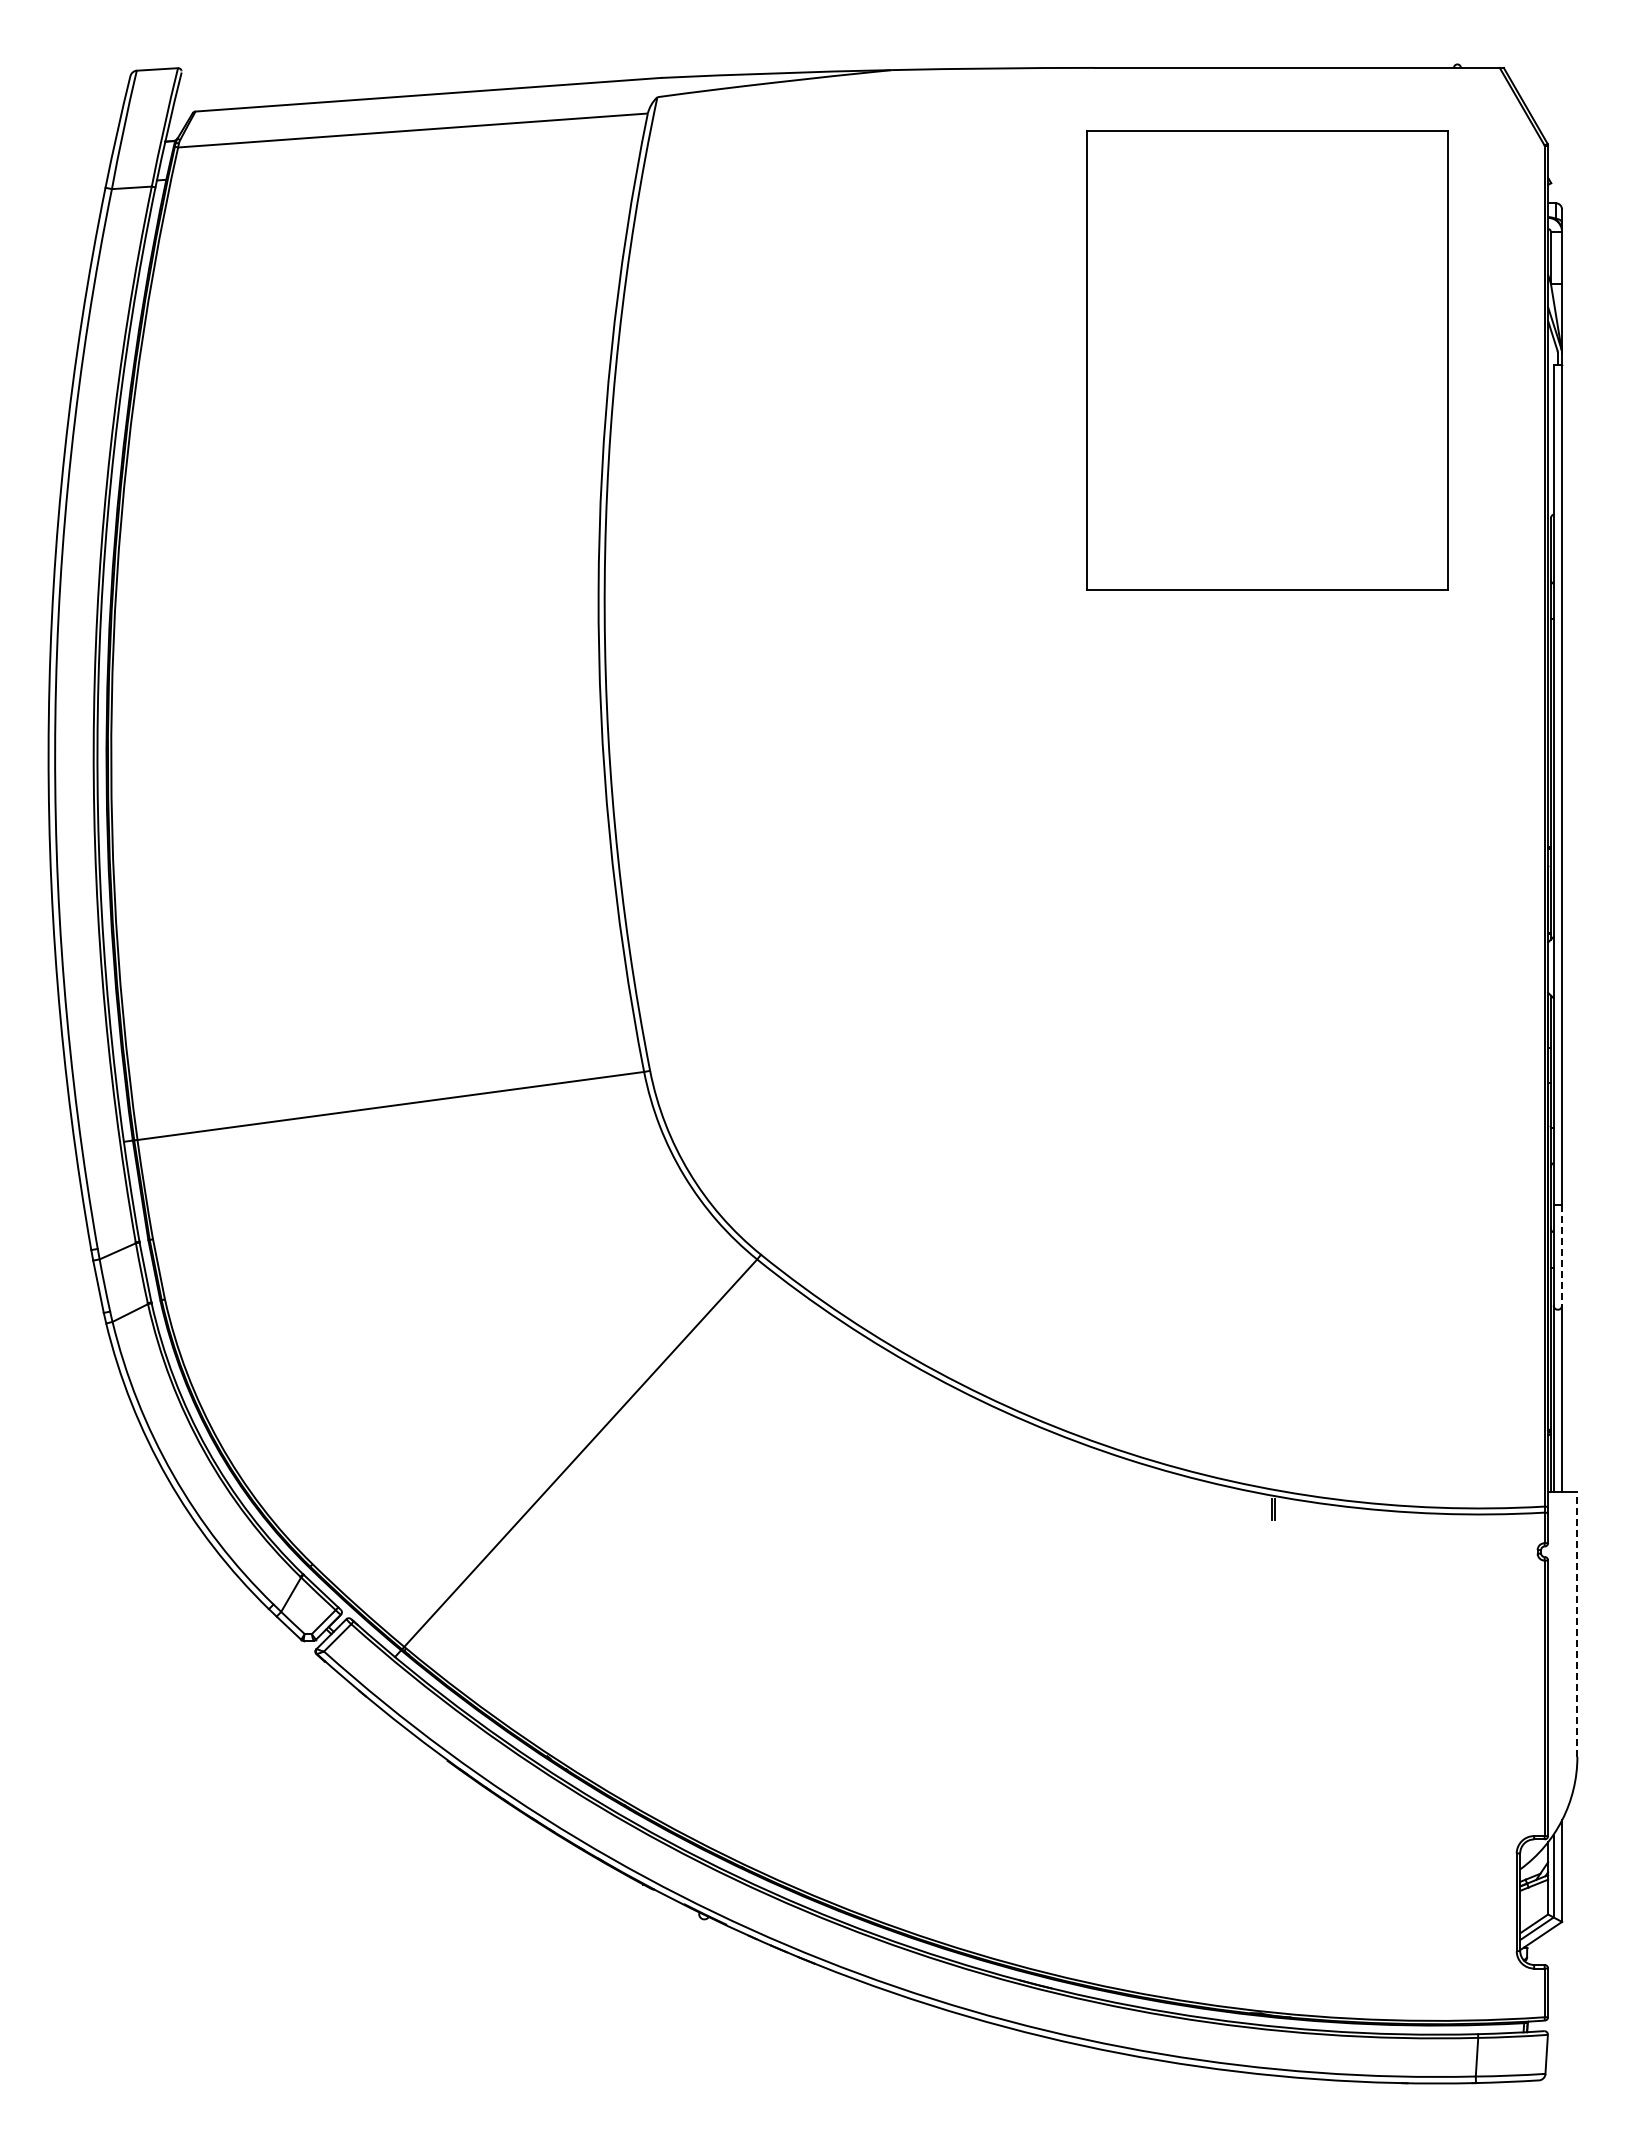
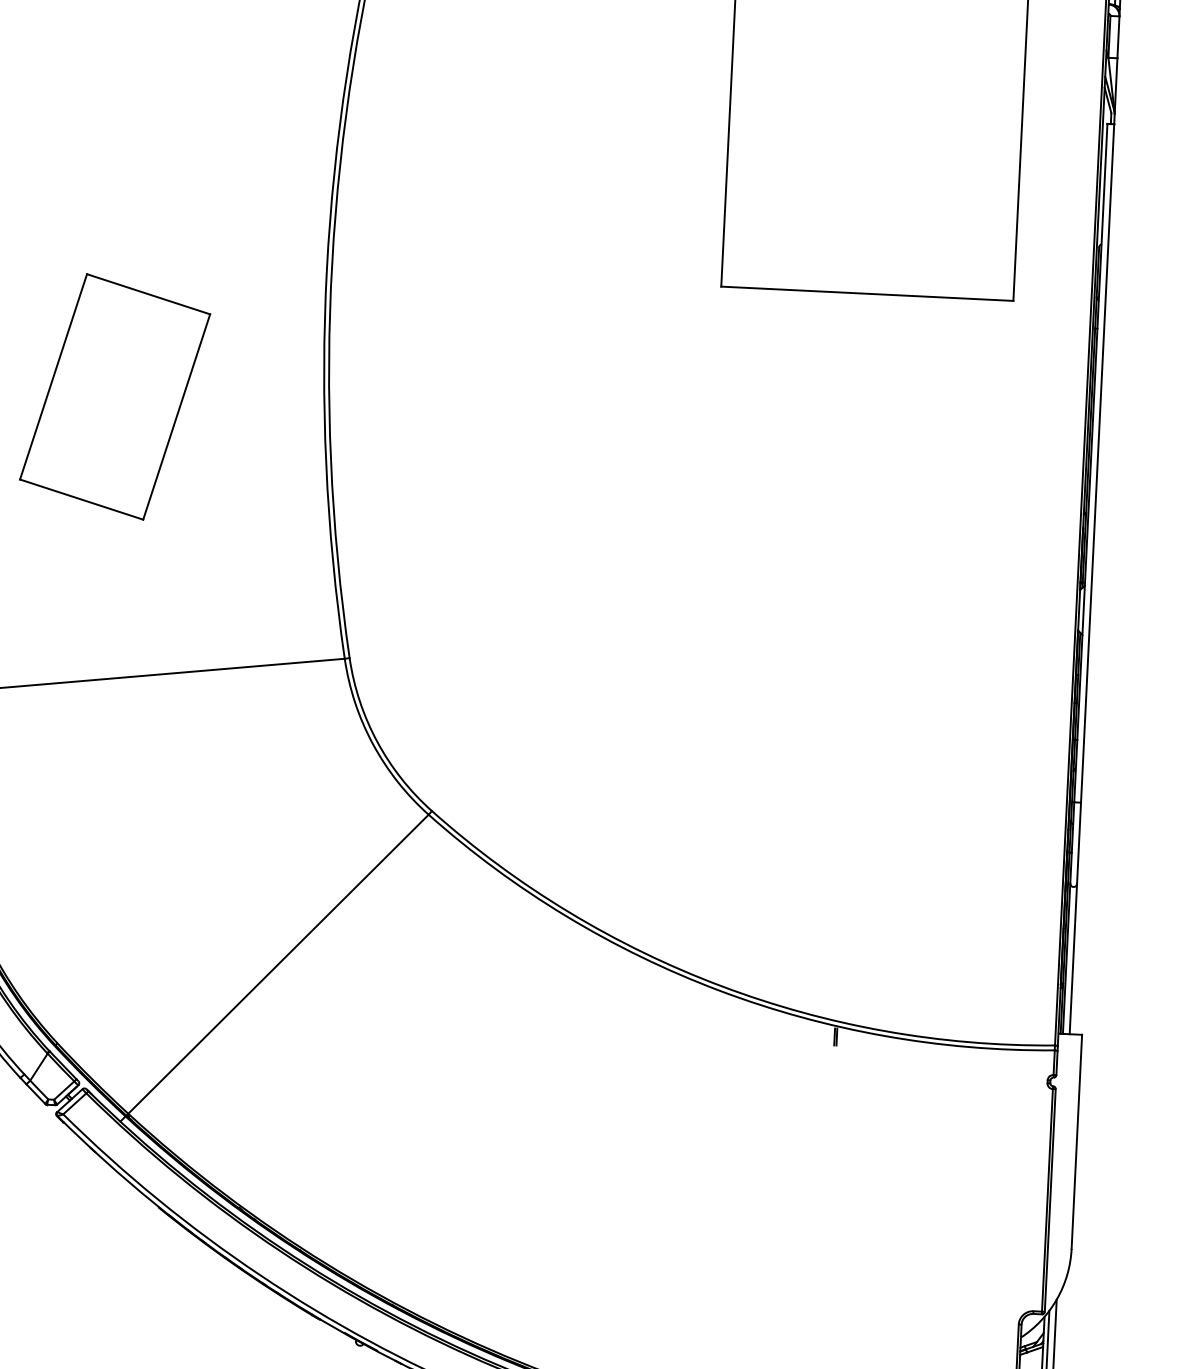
part: (344, 762) -> (114, 396), added
line: (1562, 1255) -> (1079, 843), dashed -> solid
line: (1577, 1624) -> (1076, 1142), dashed -> solid

